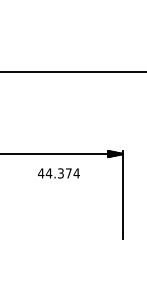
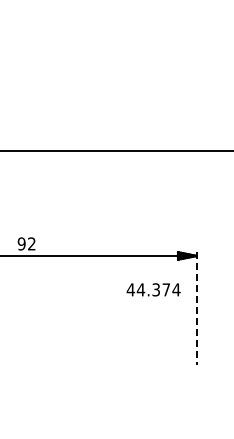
text: (58, 173) -> (153, 289), moved
line: (122, 194) -> (196, 308), solid -> dashed

